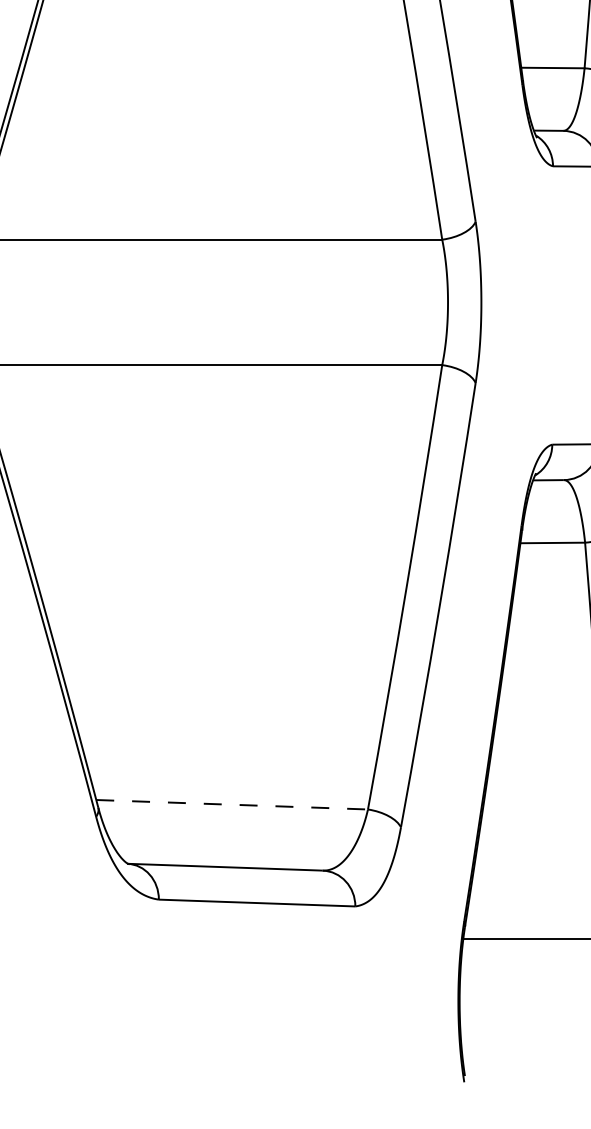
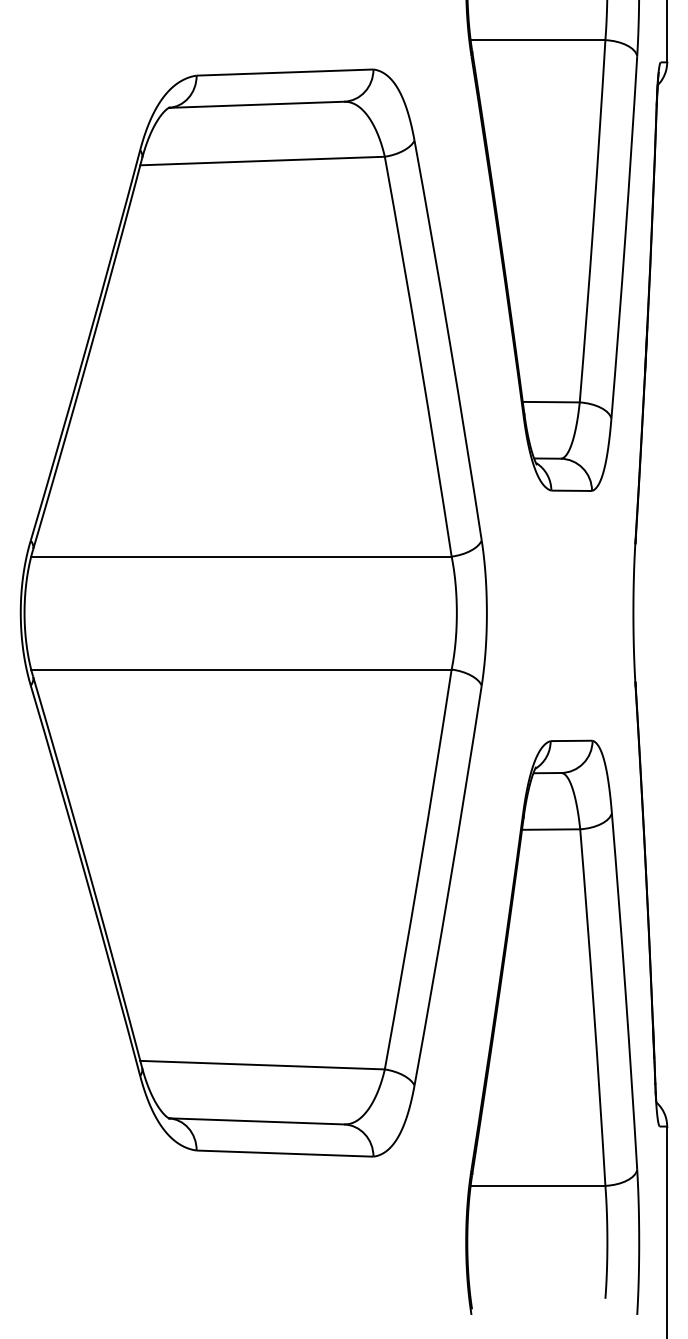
line: (233, 805) -> (263, 1065), dashed -> solid

